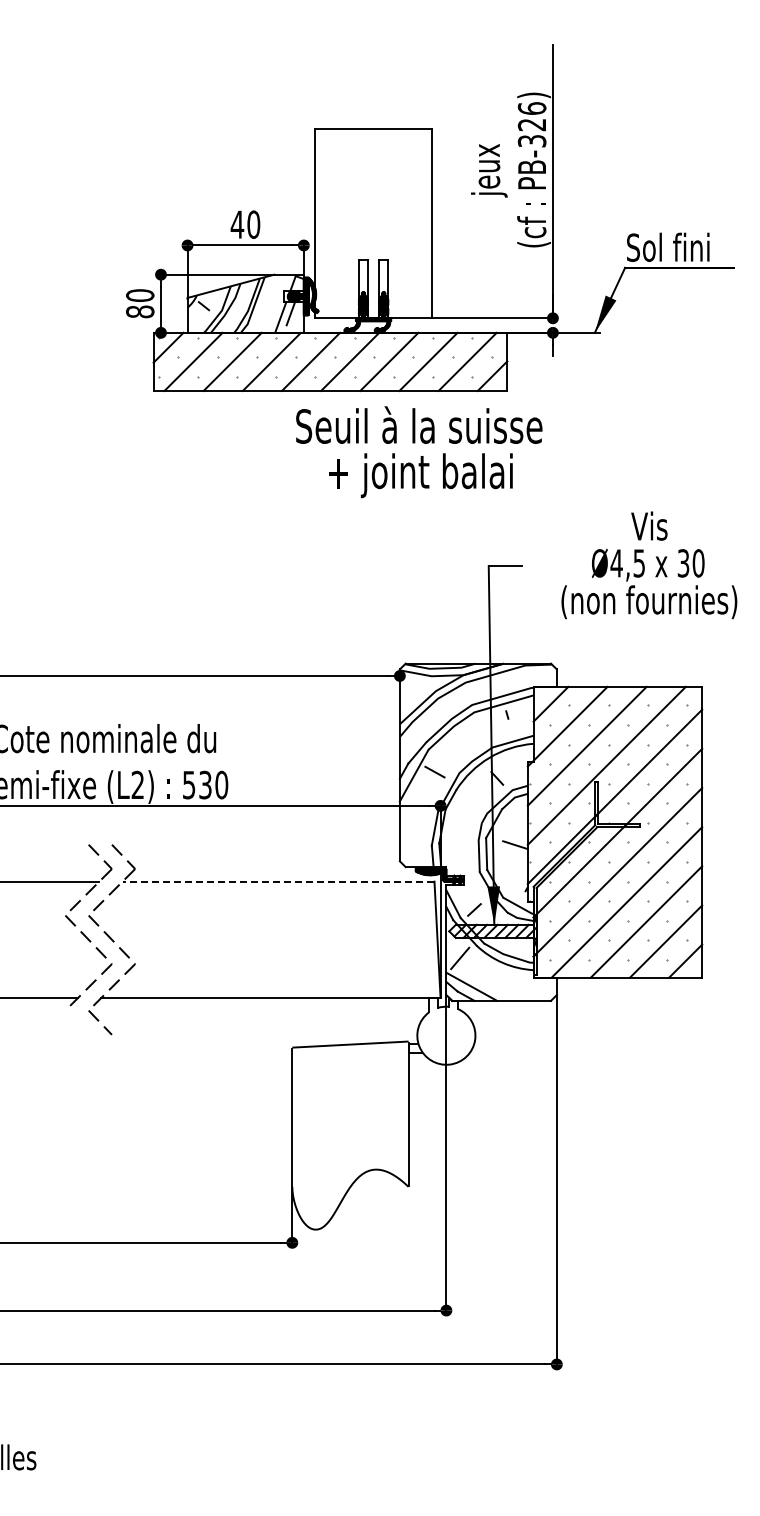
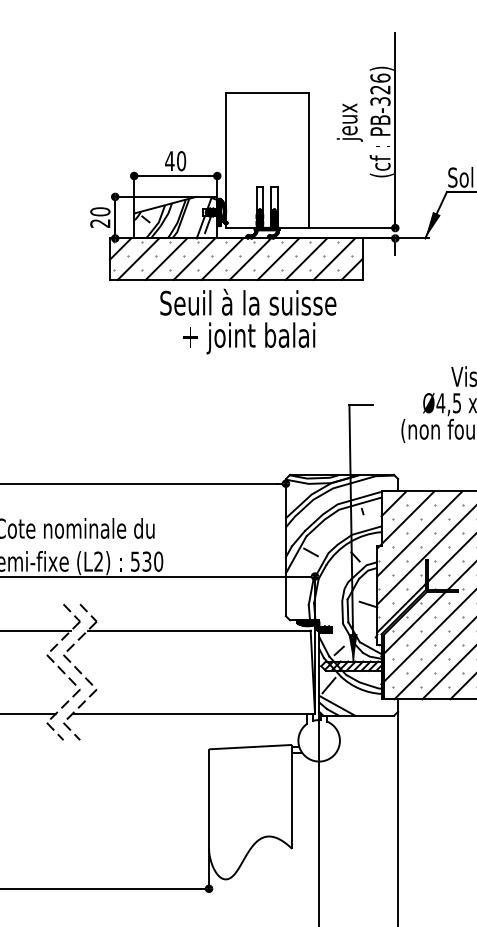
text: (140, 311) -> (100, 223), 80 -> 20
text: (419, 452) -> (248, 321), moved
line: (278, 881) -> (199, 630), dashed -> solid
line: (76, 1022) -> (54, 731), added

